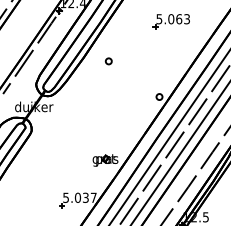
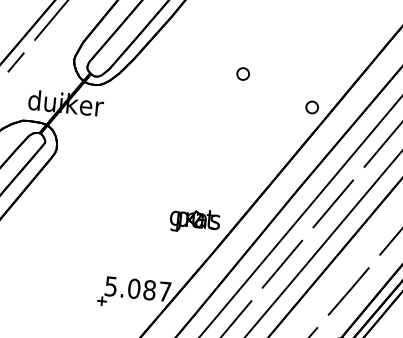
part: (108, 61) -> (242, 74), moved
text: (85, 197) -> (149, 289), 5.037 -> 5.087

